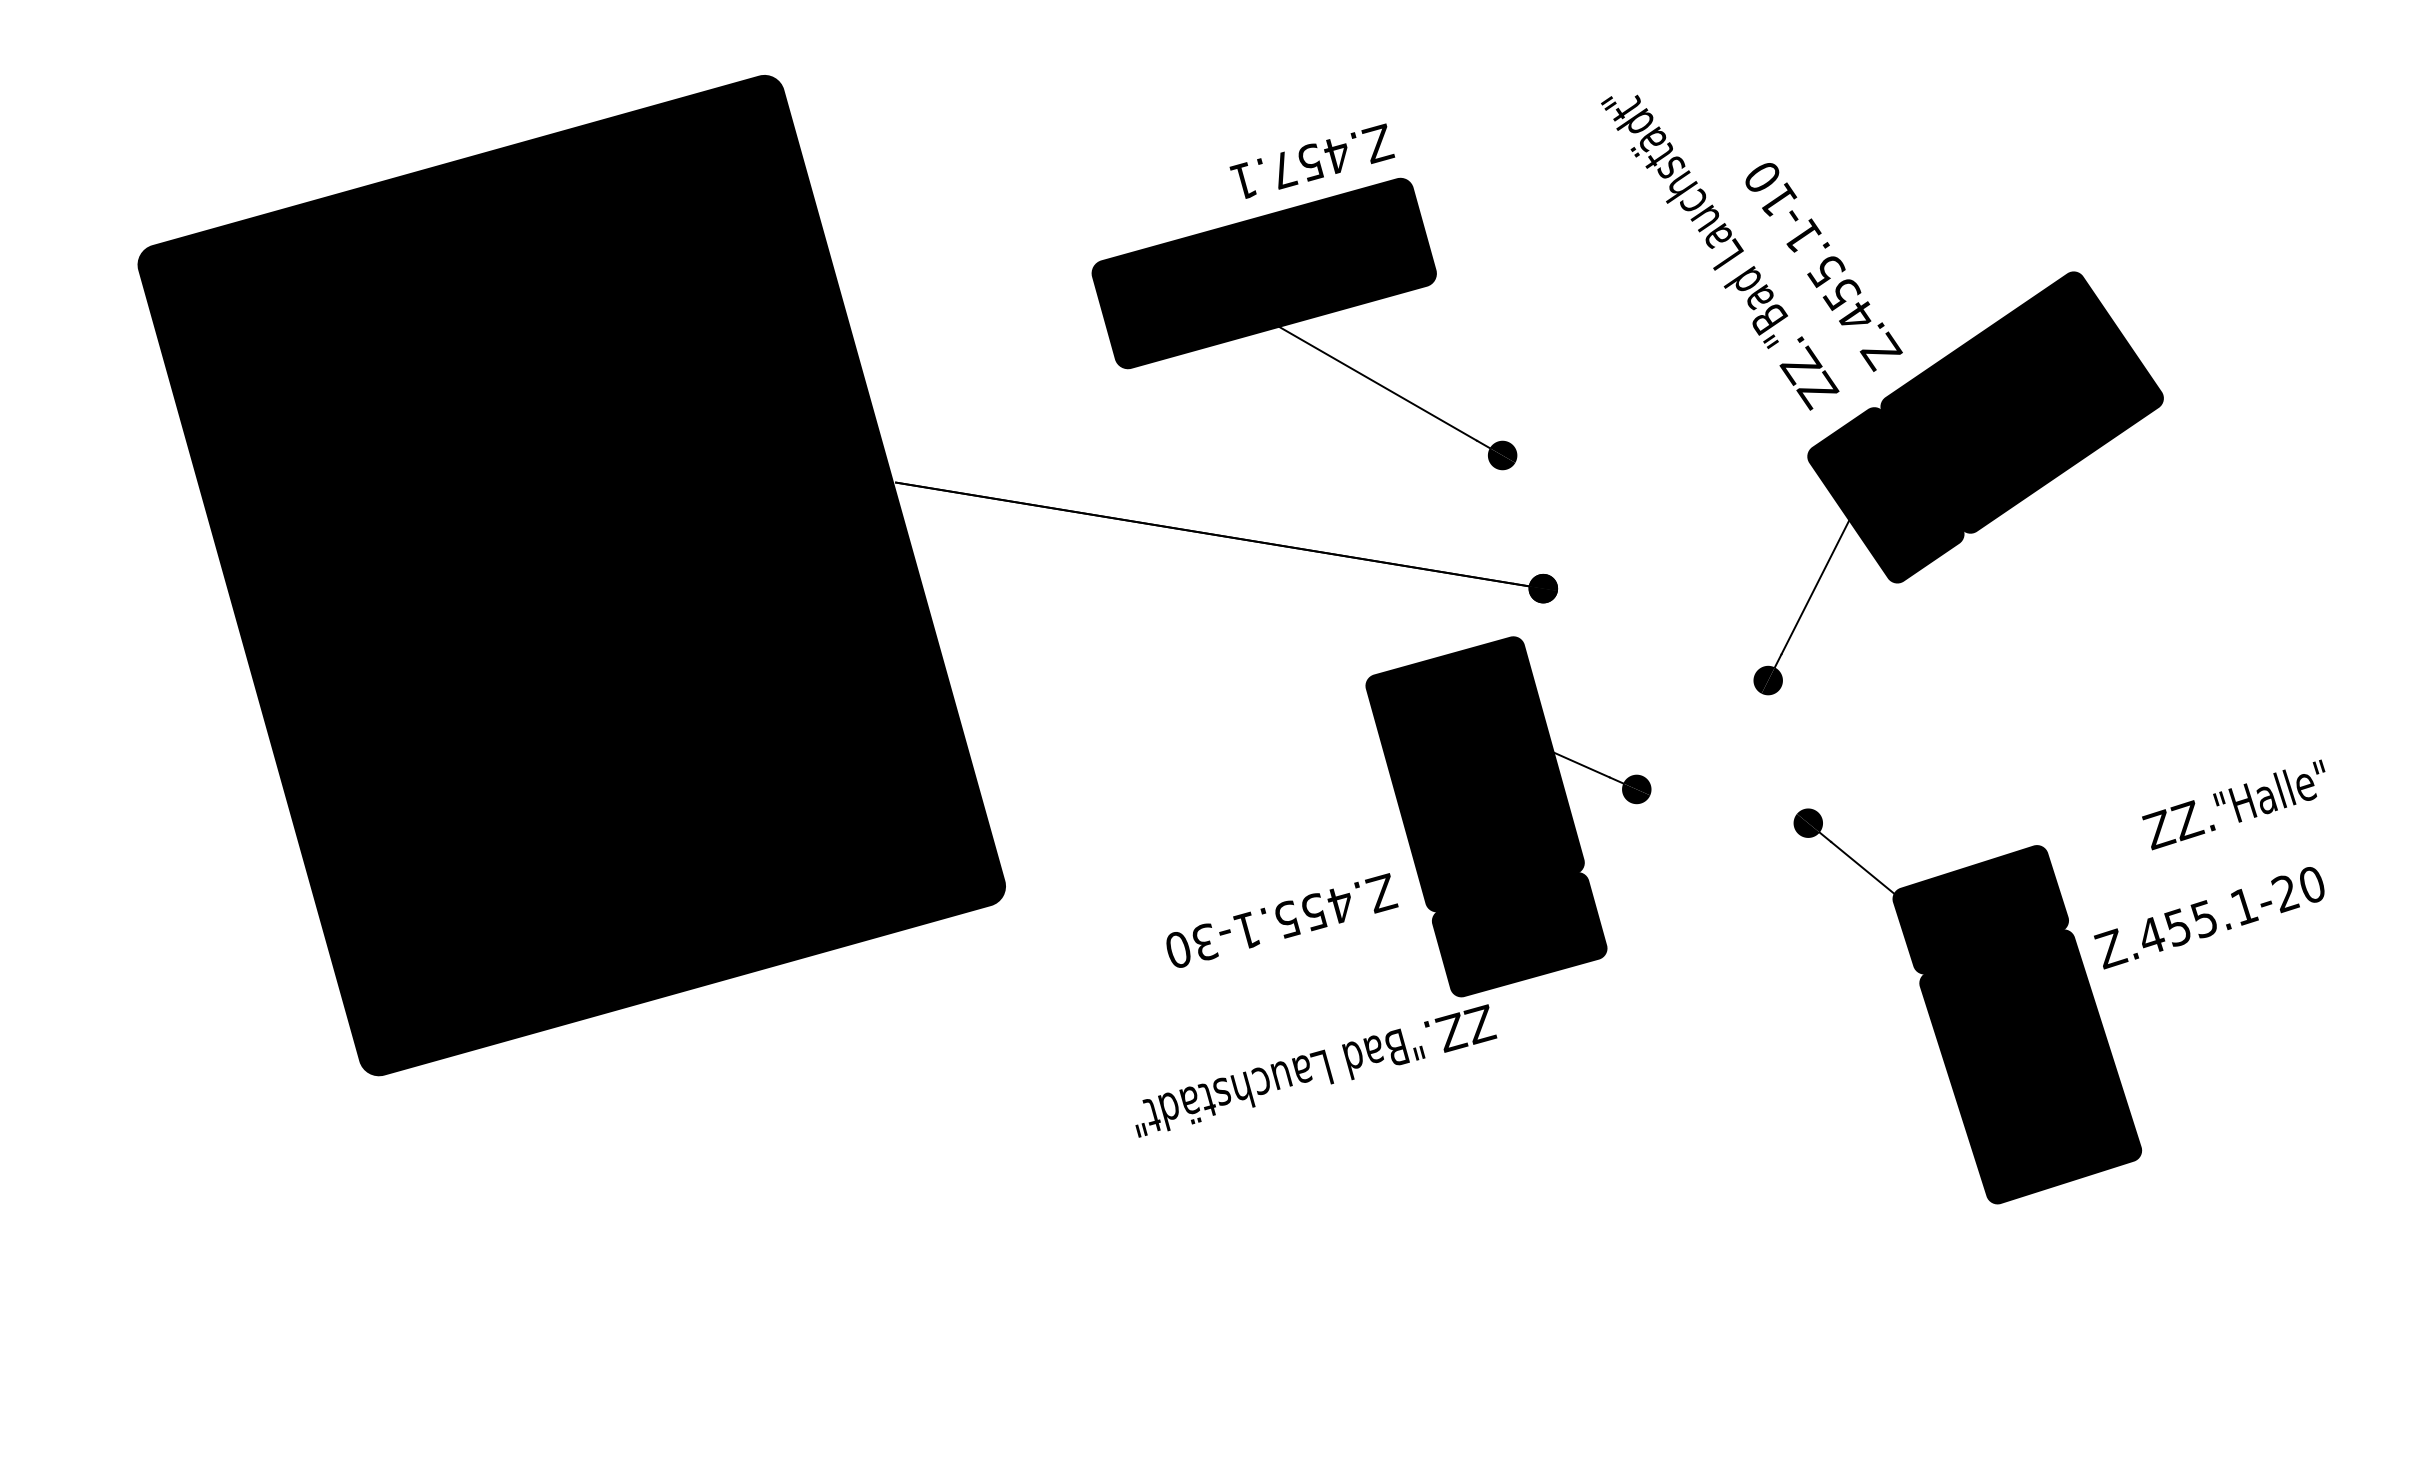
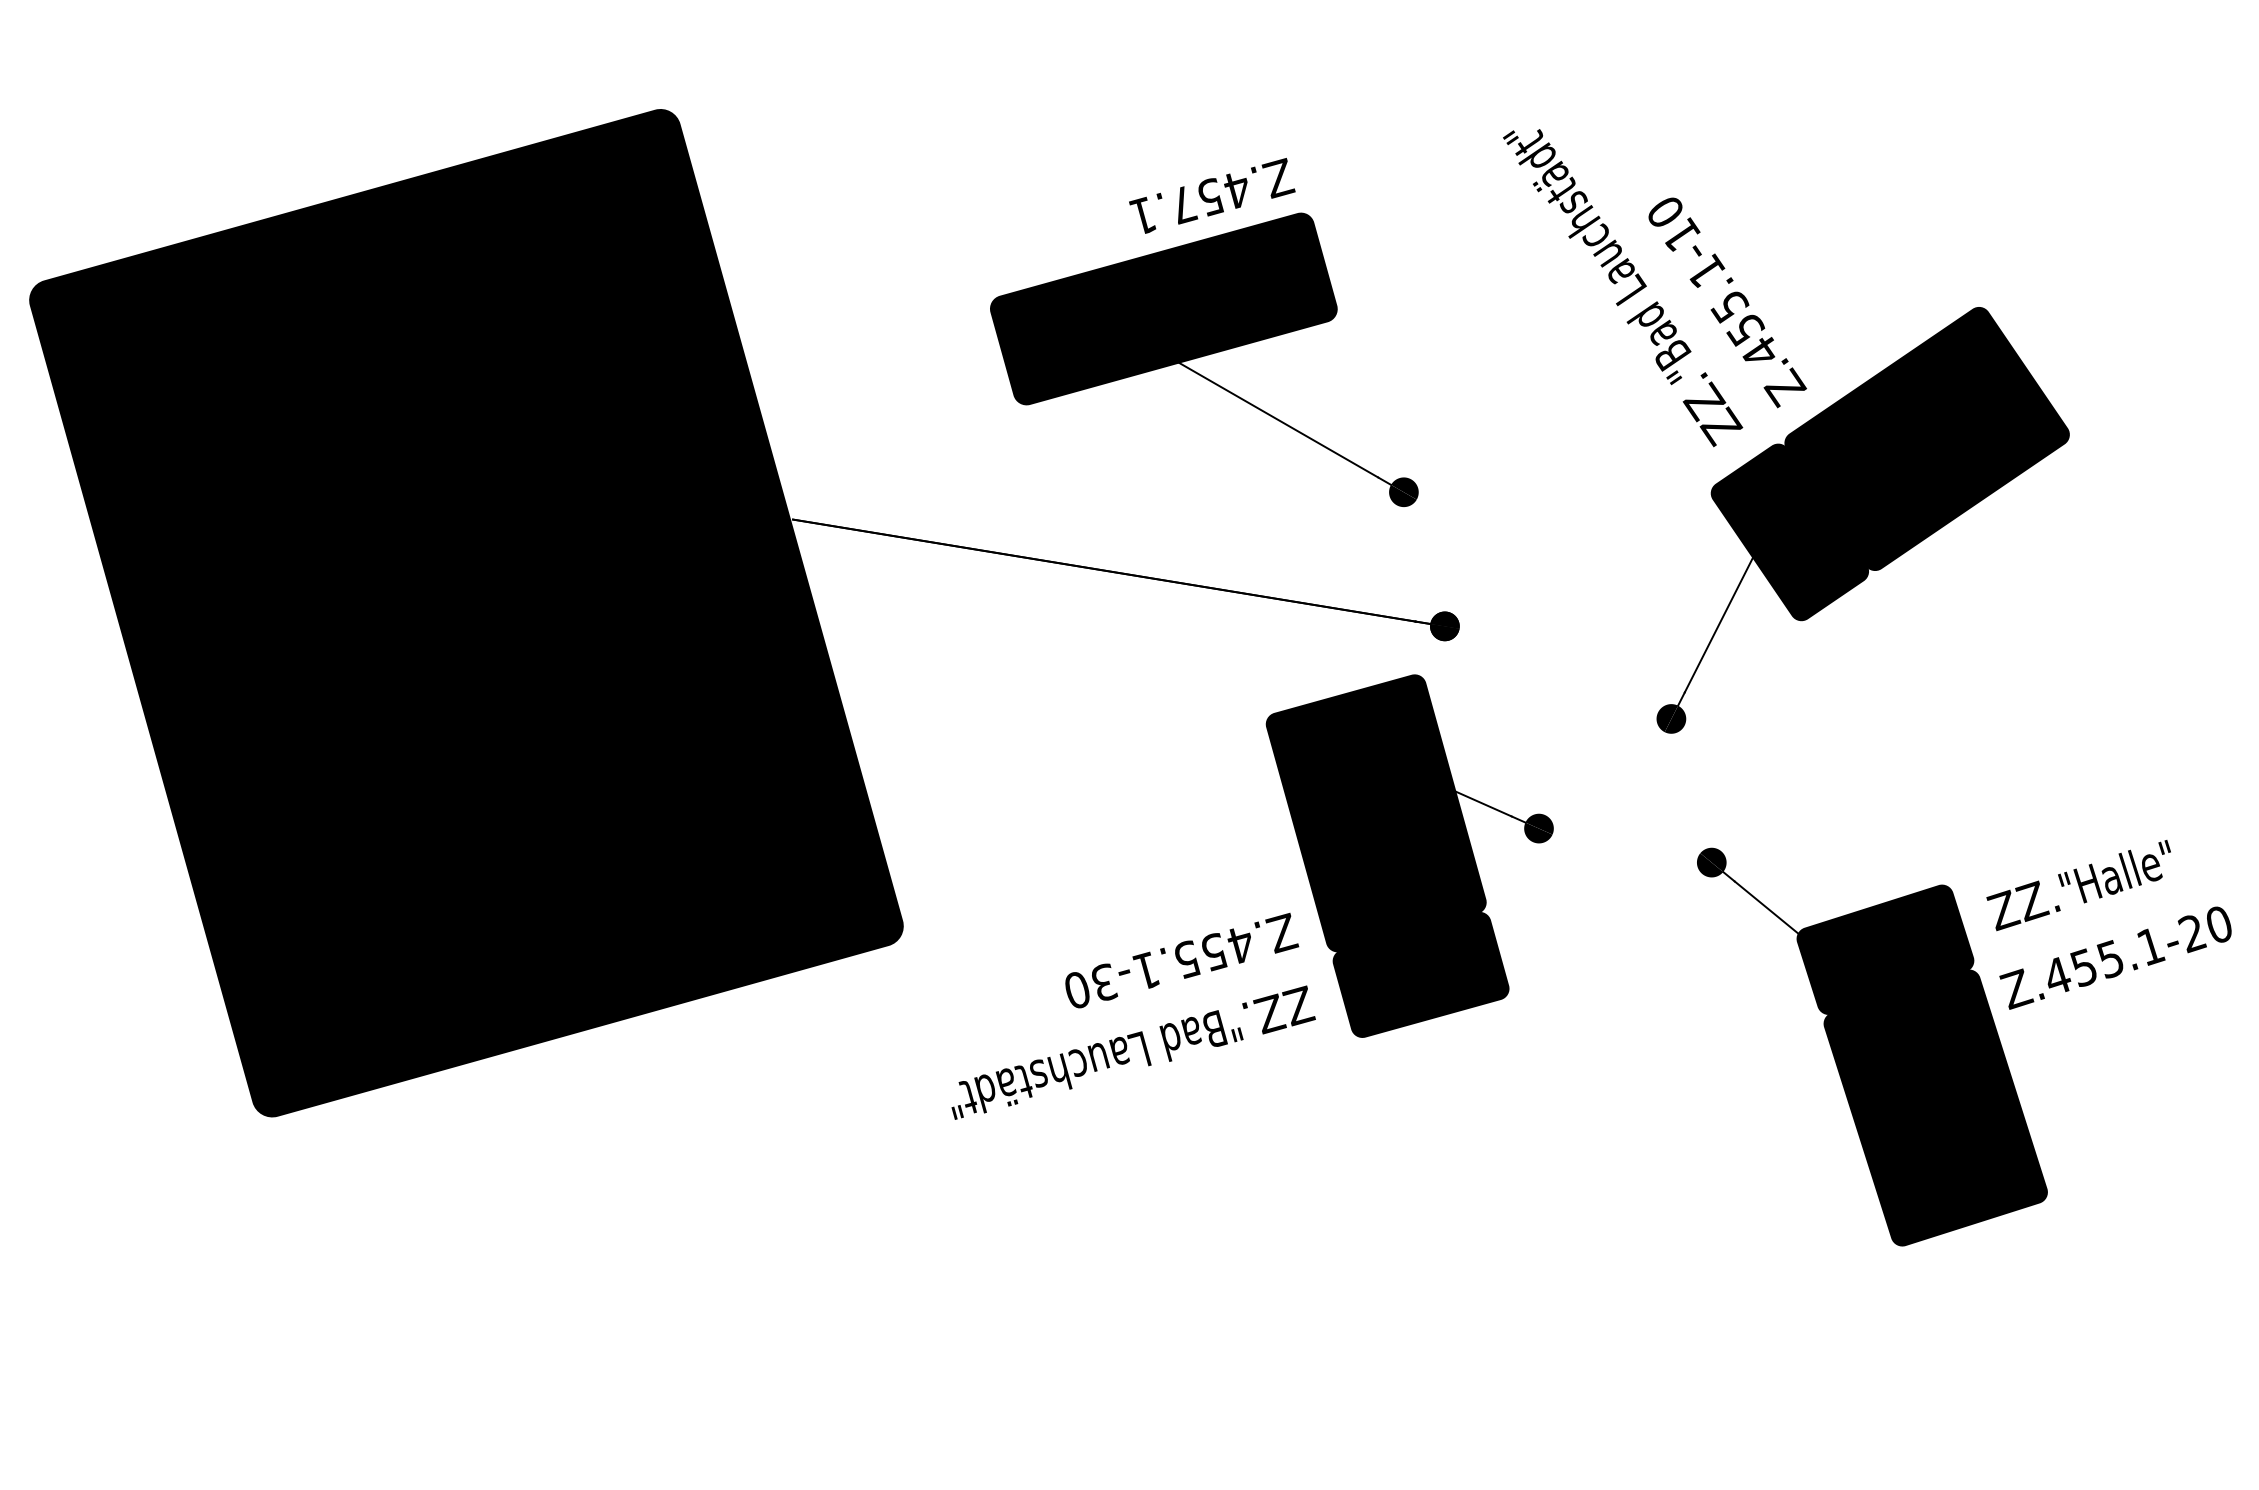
text: (2233, 804) -> (2078, 885), moved
text: (1316, 1070) -> (1133, 1052), moved

